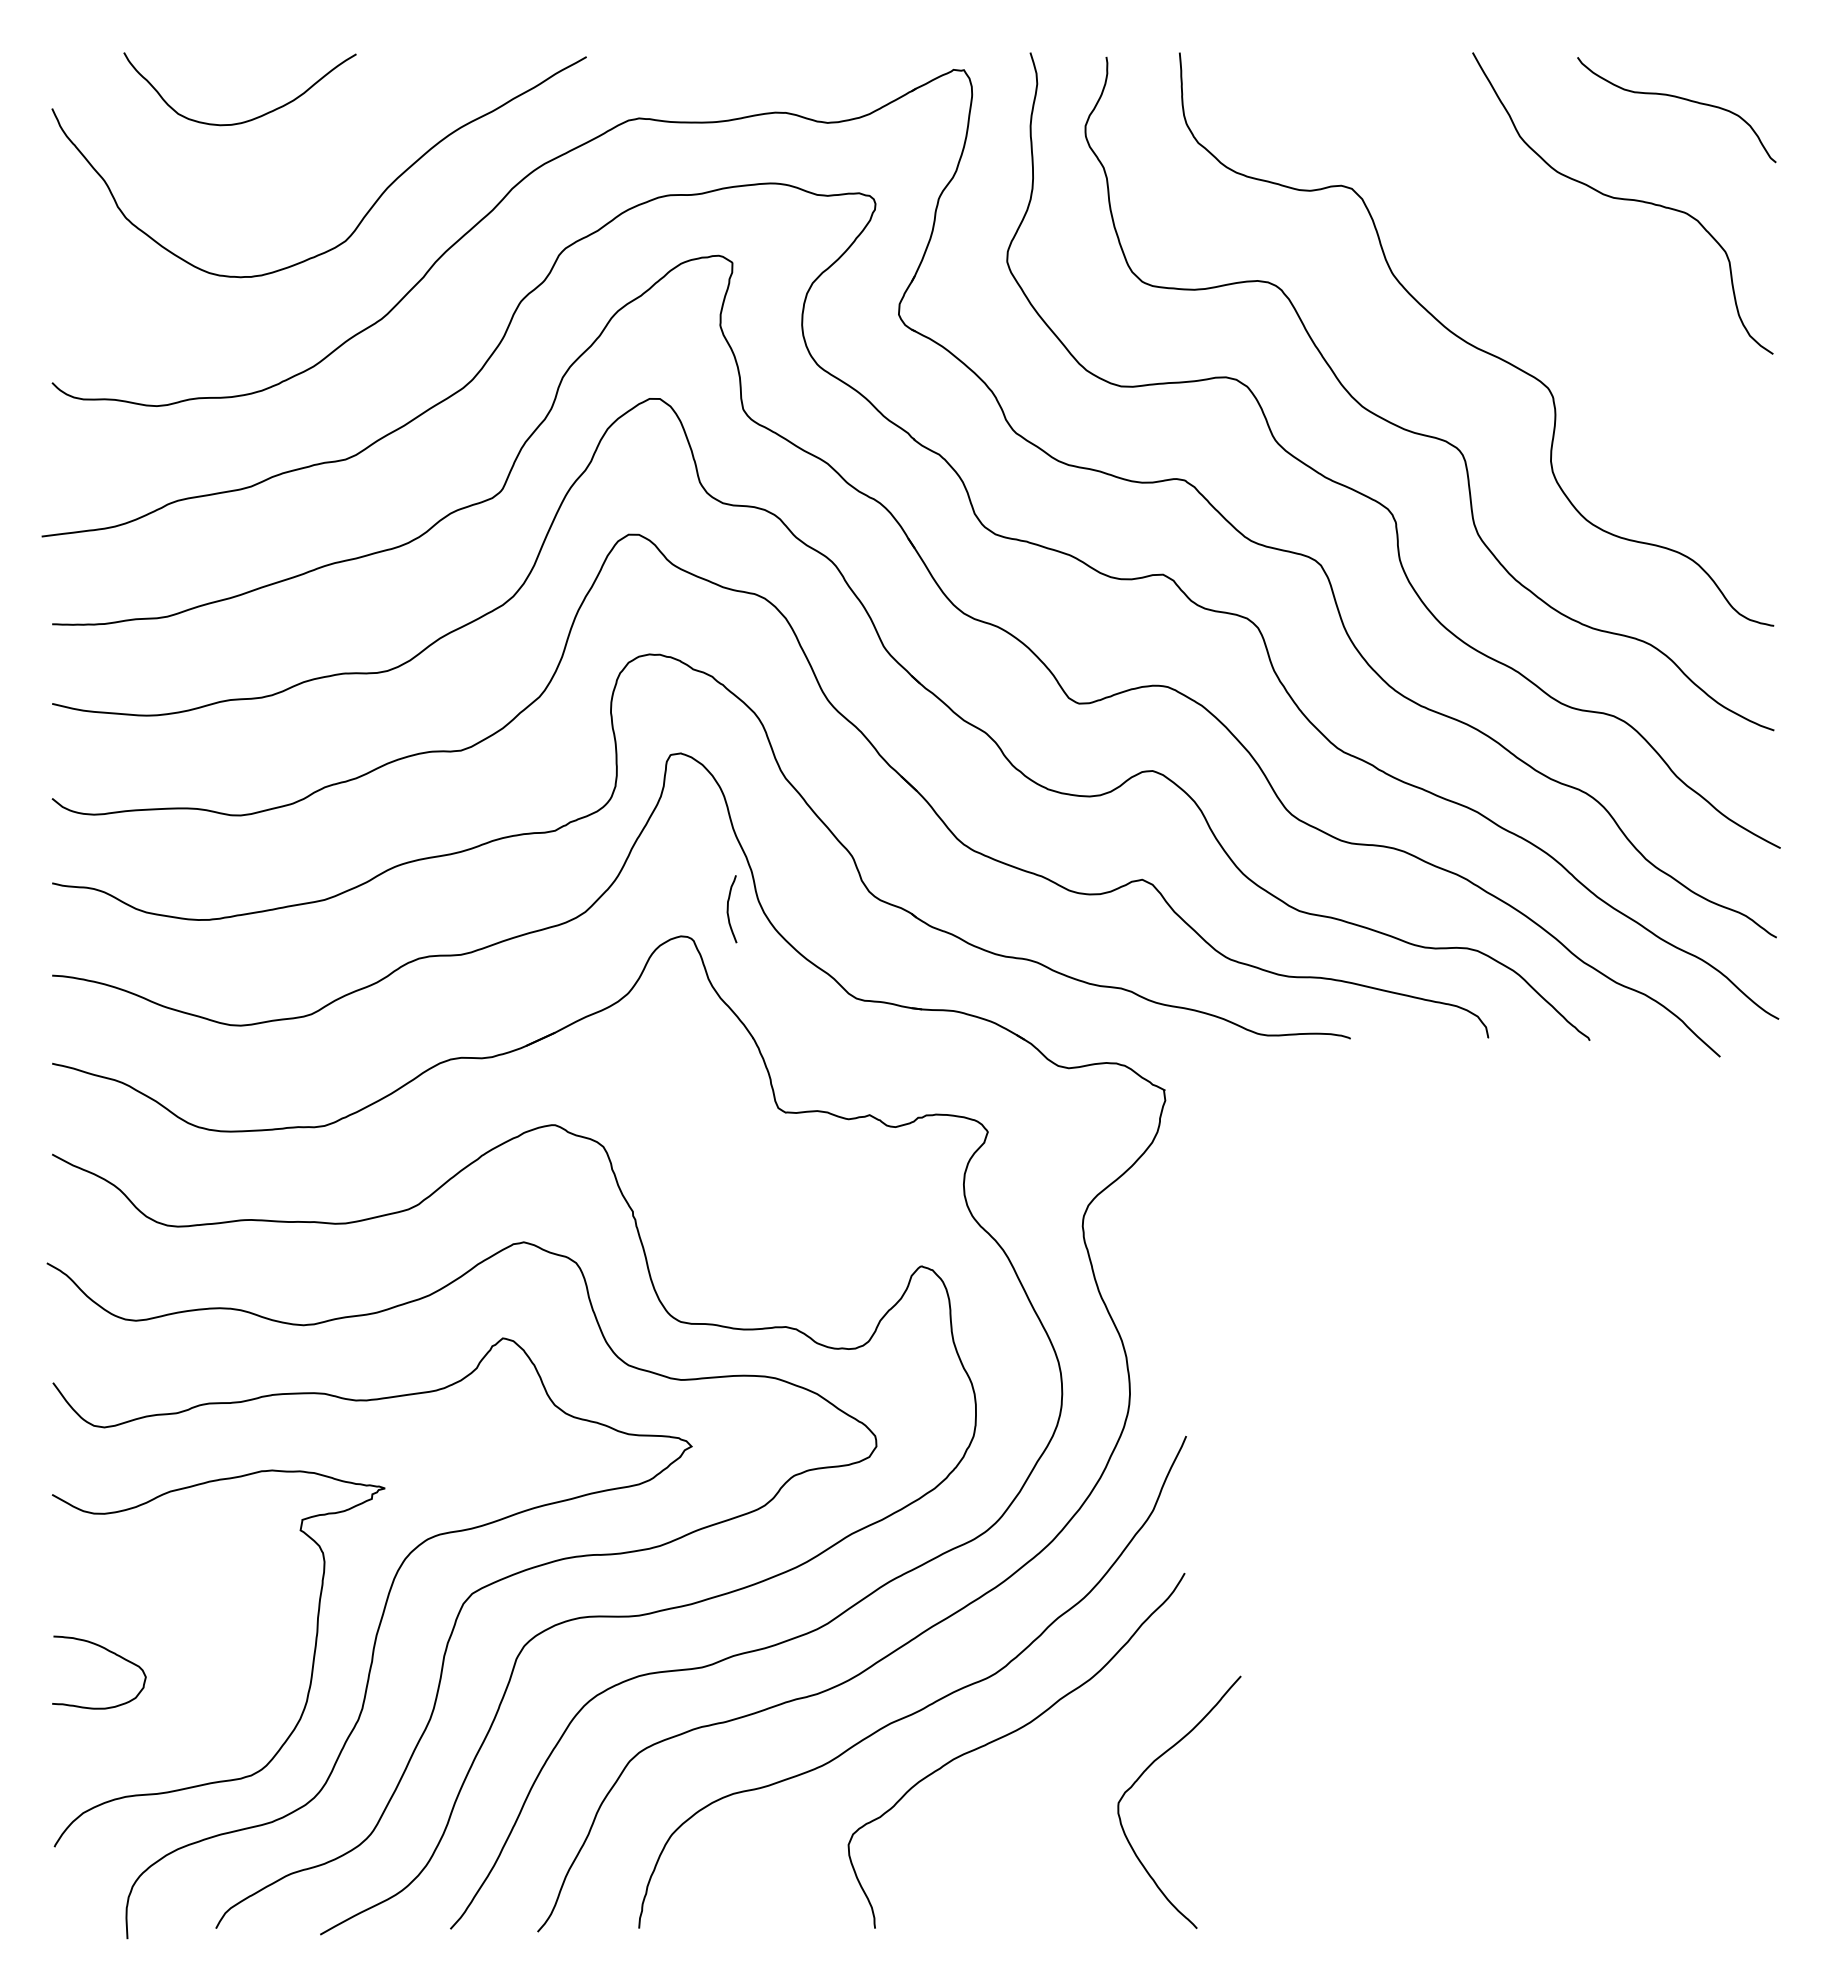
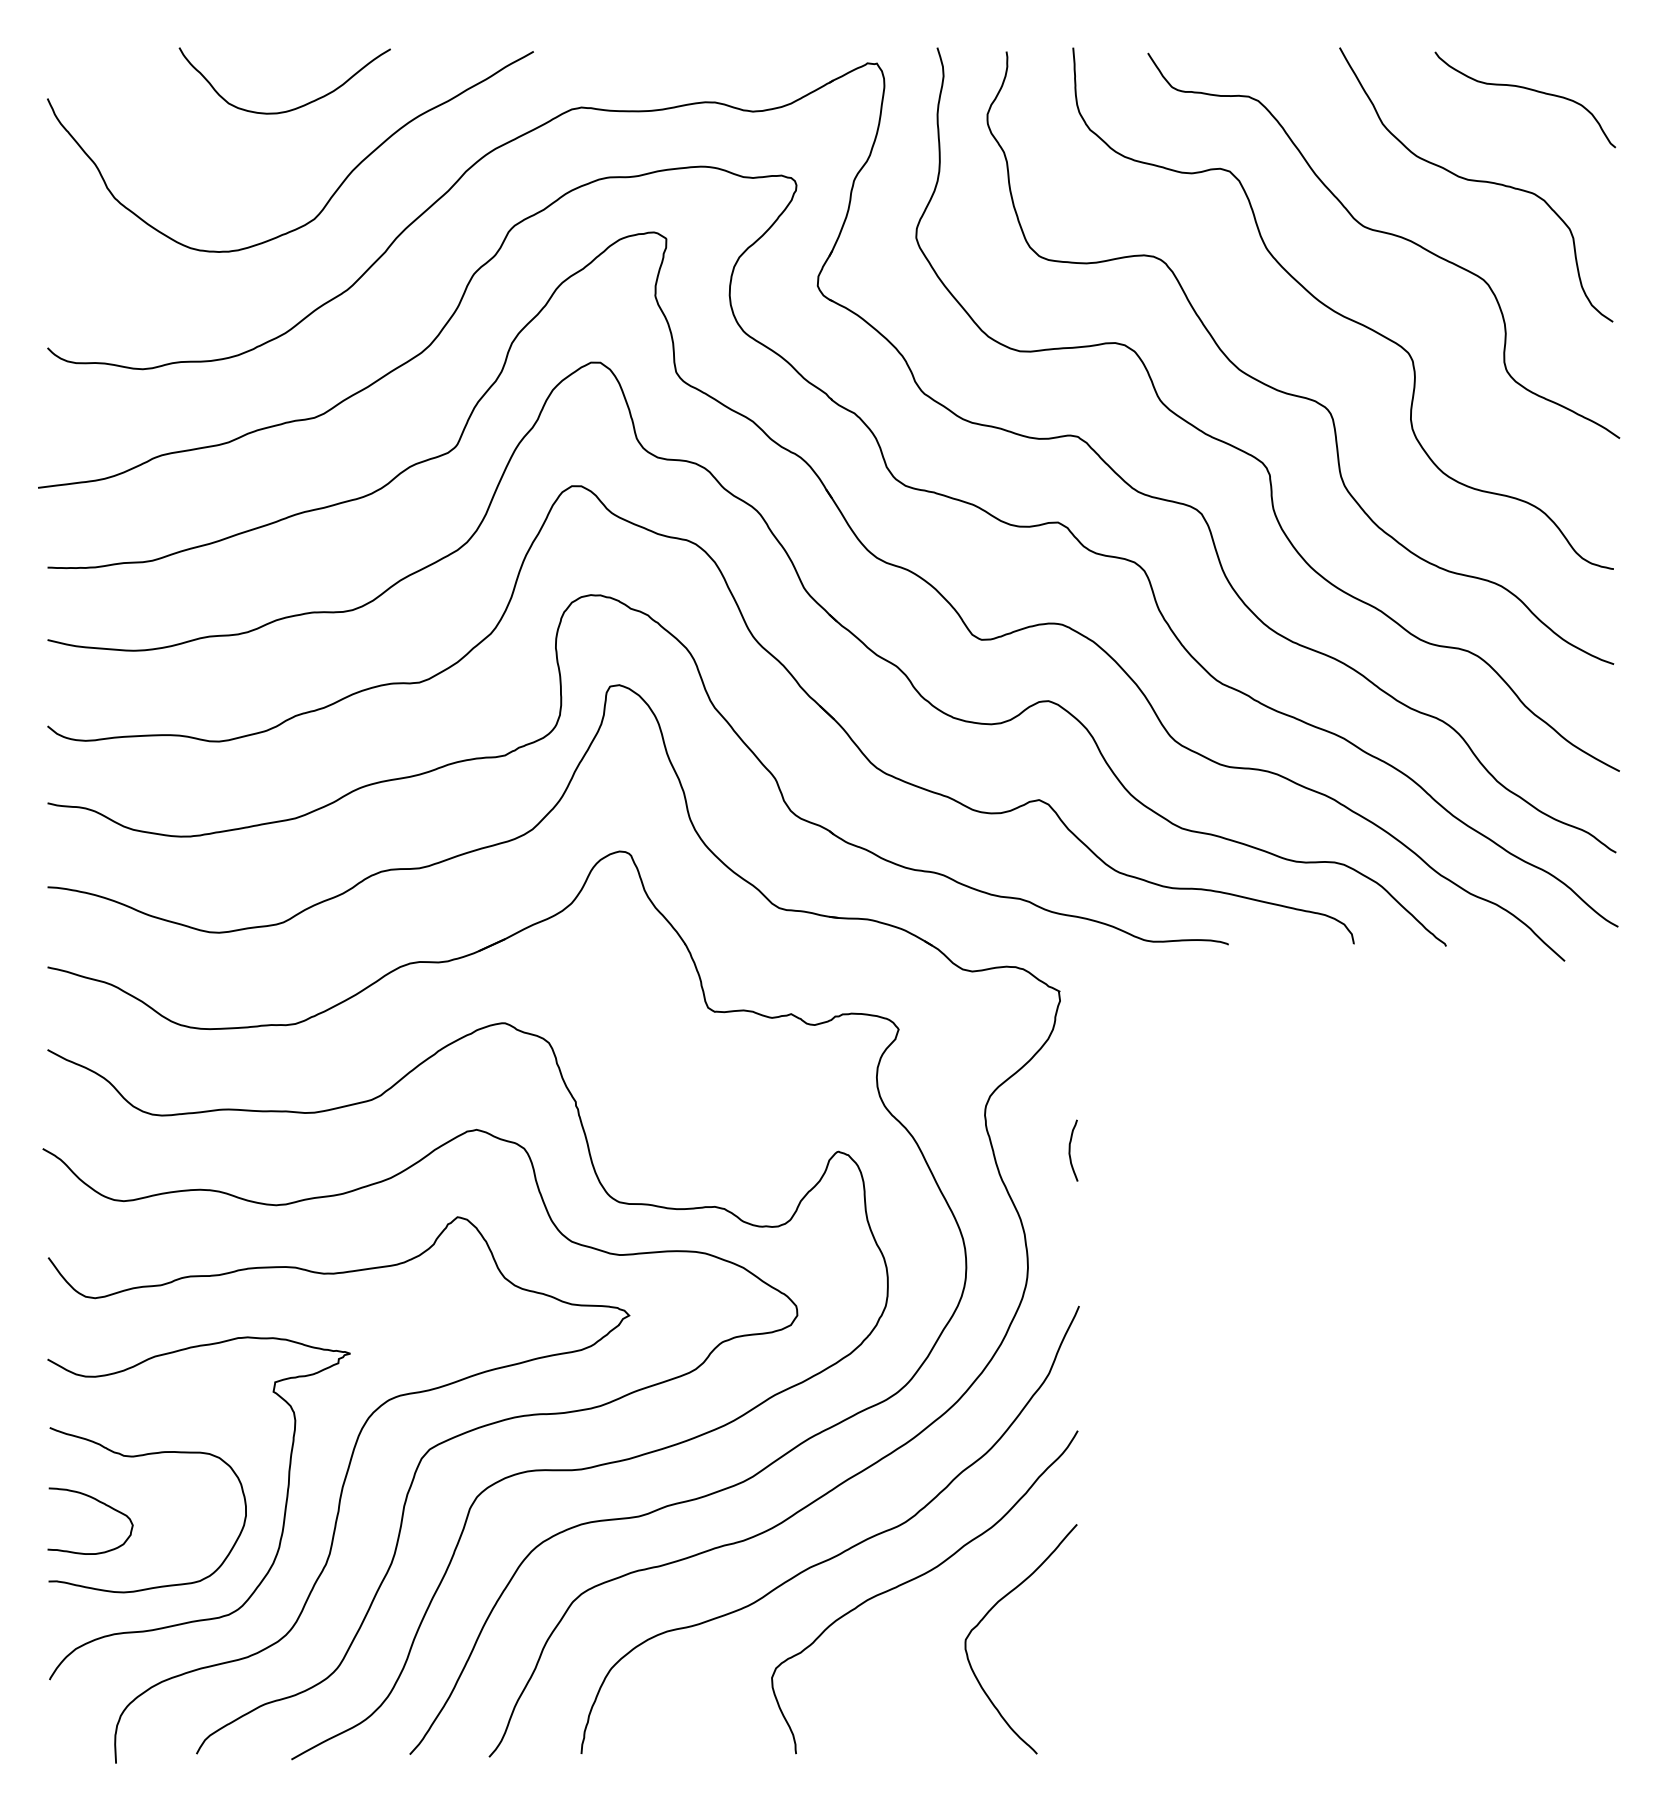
curve: (249, 119) -> (293, 108), moved
curve: (1523, 257) -> (1385, 234), added
curve: (728, 909) -> (1070, 1150), moved
curve: (155, 1601) -> (141, 1456), added
curve: (1143, 1774) -> (988, 1613), moved

